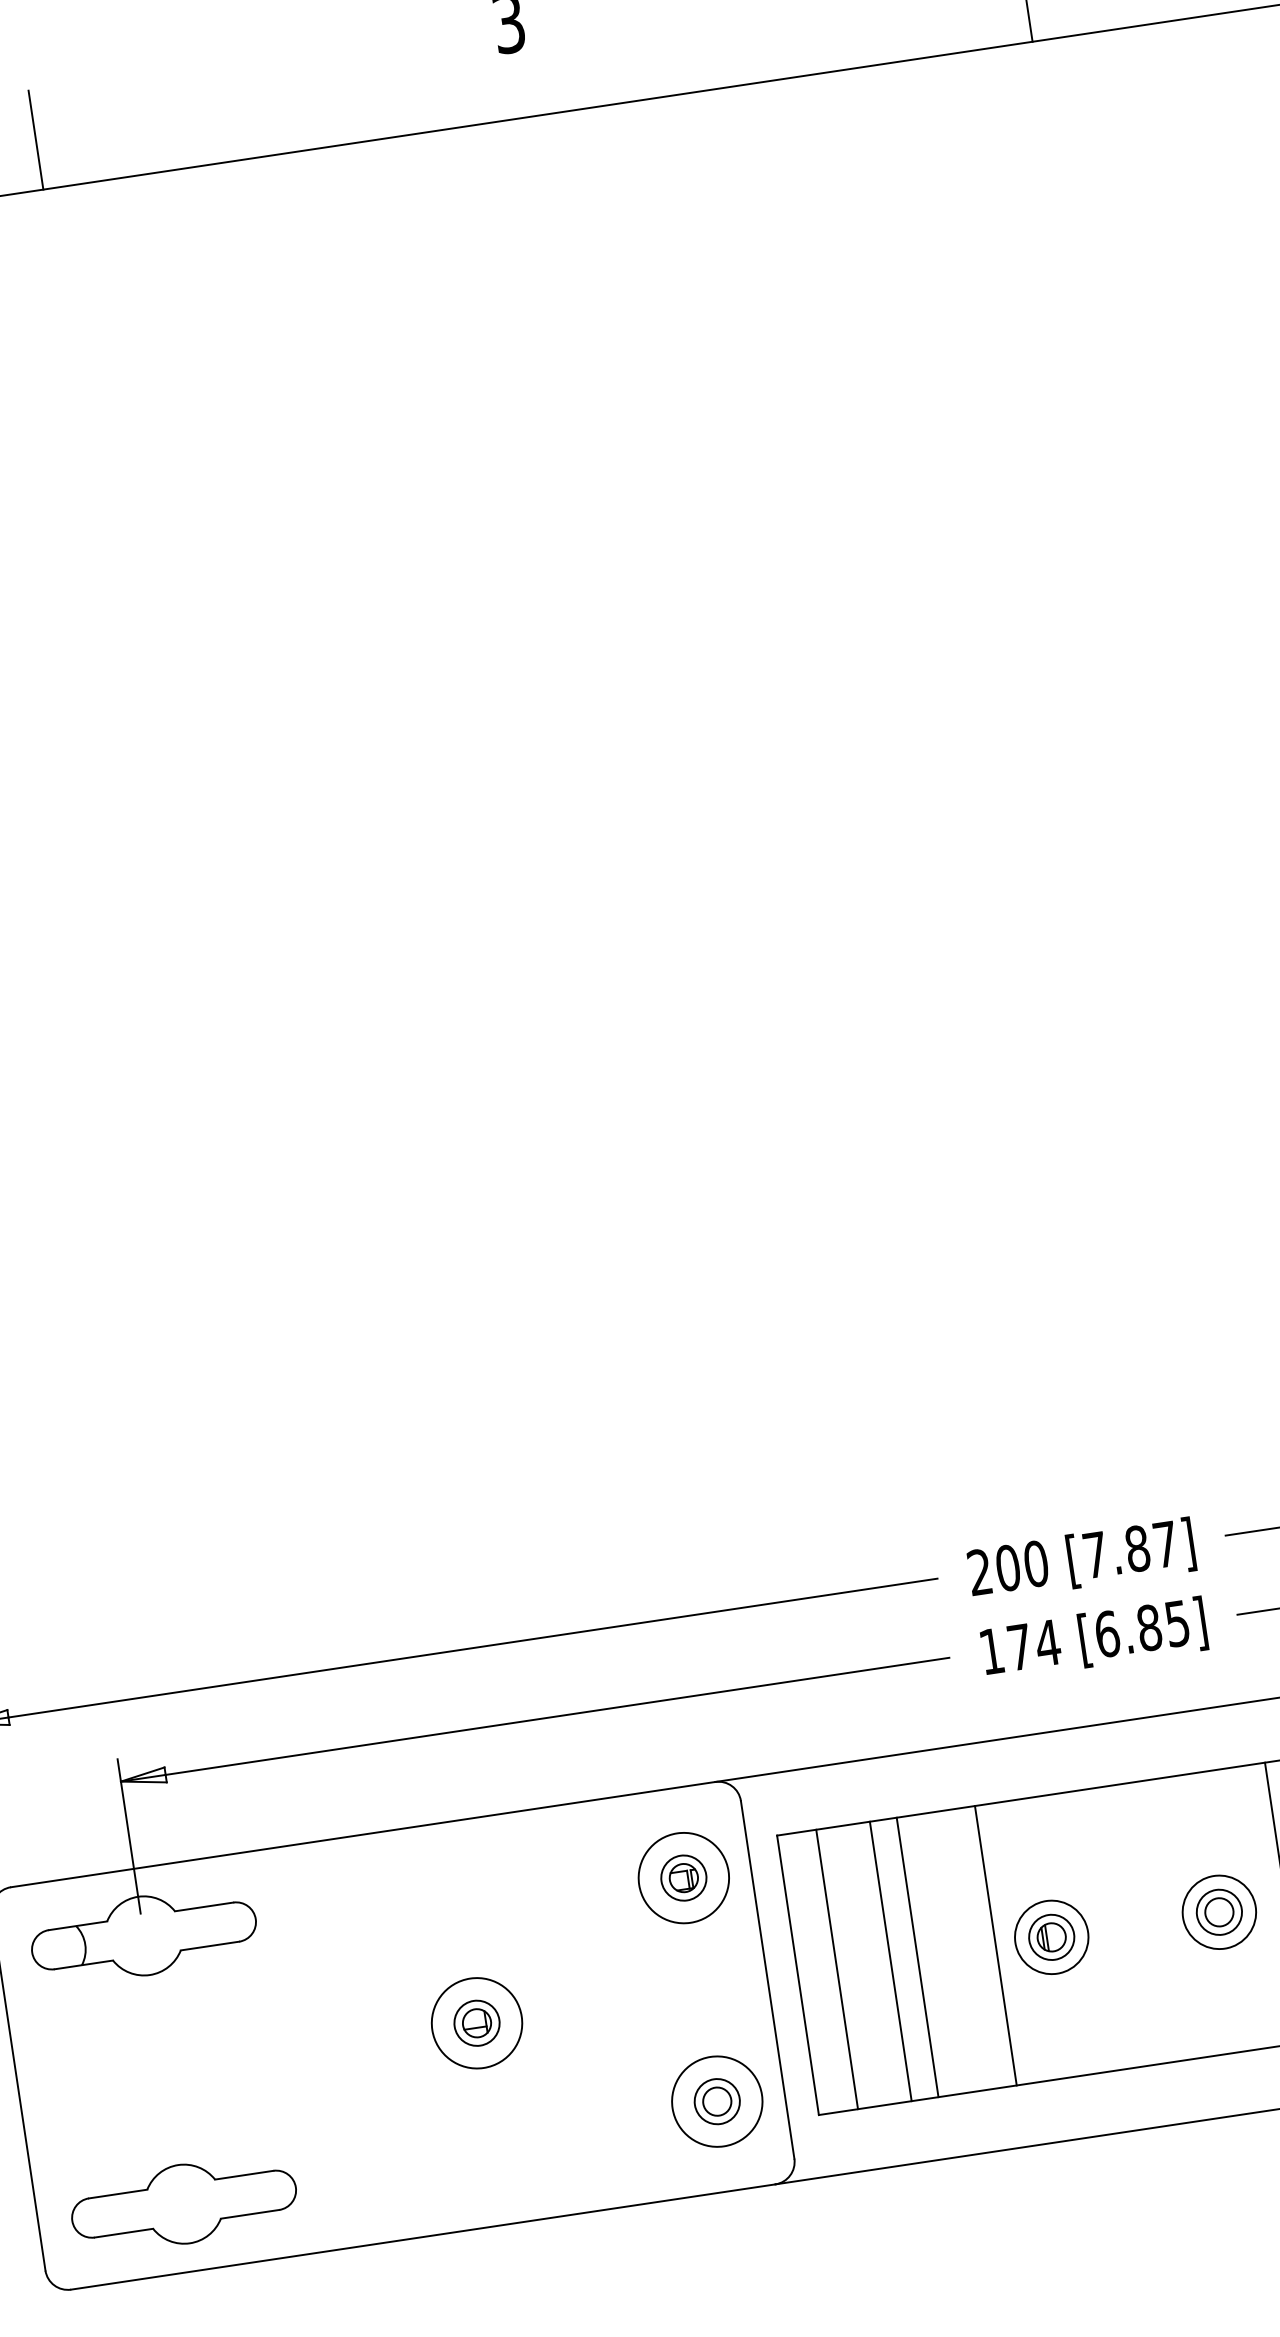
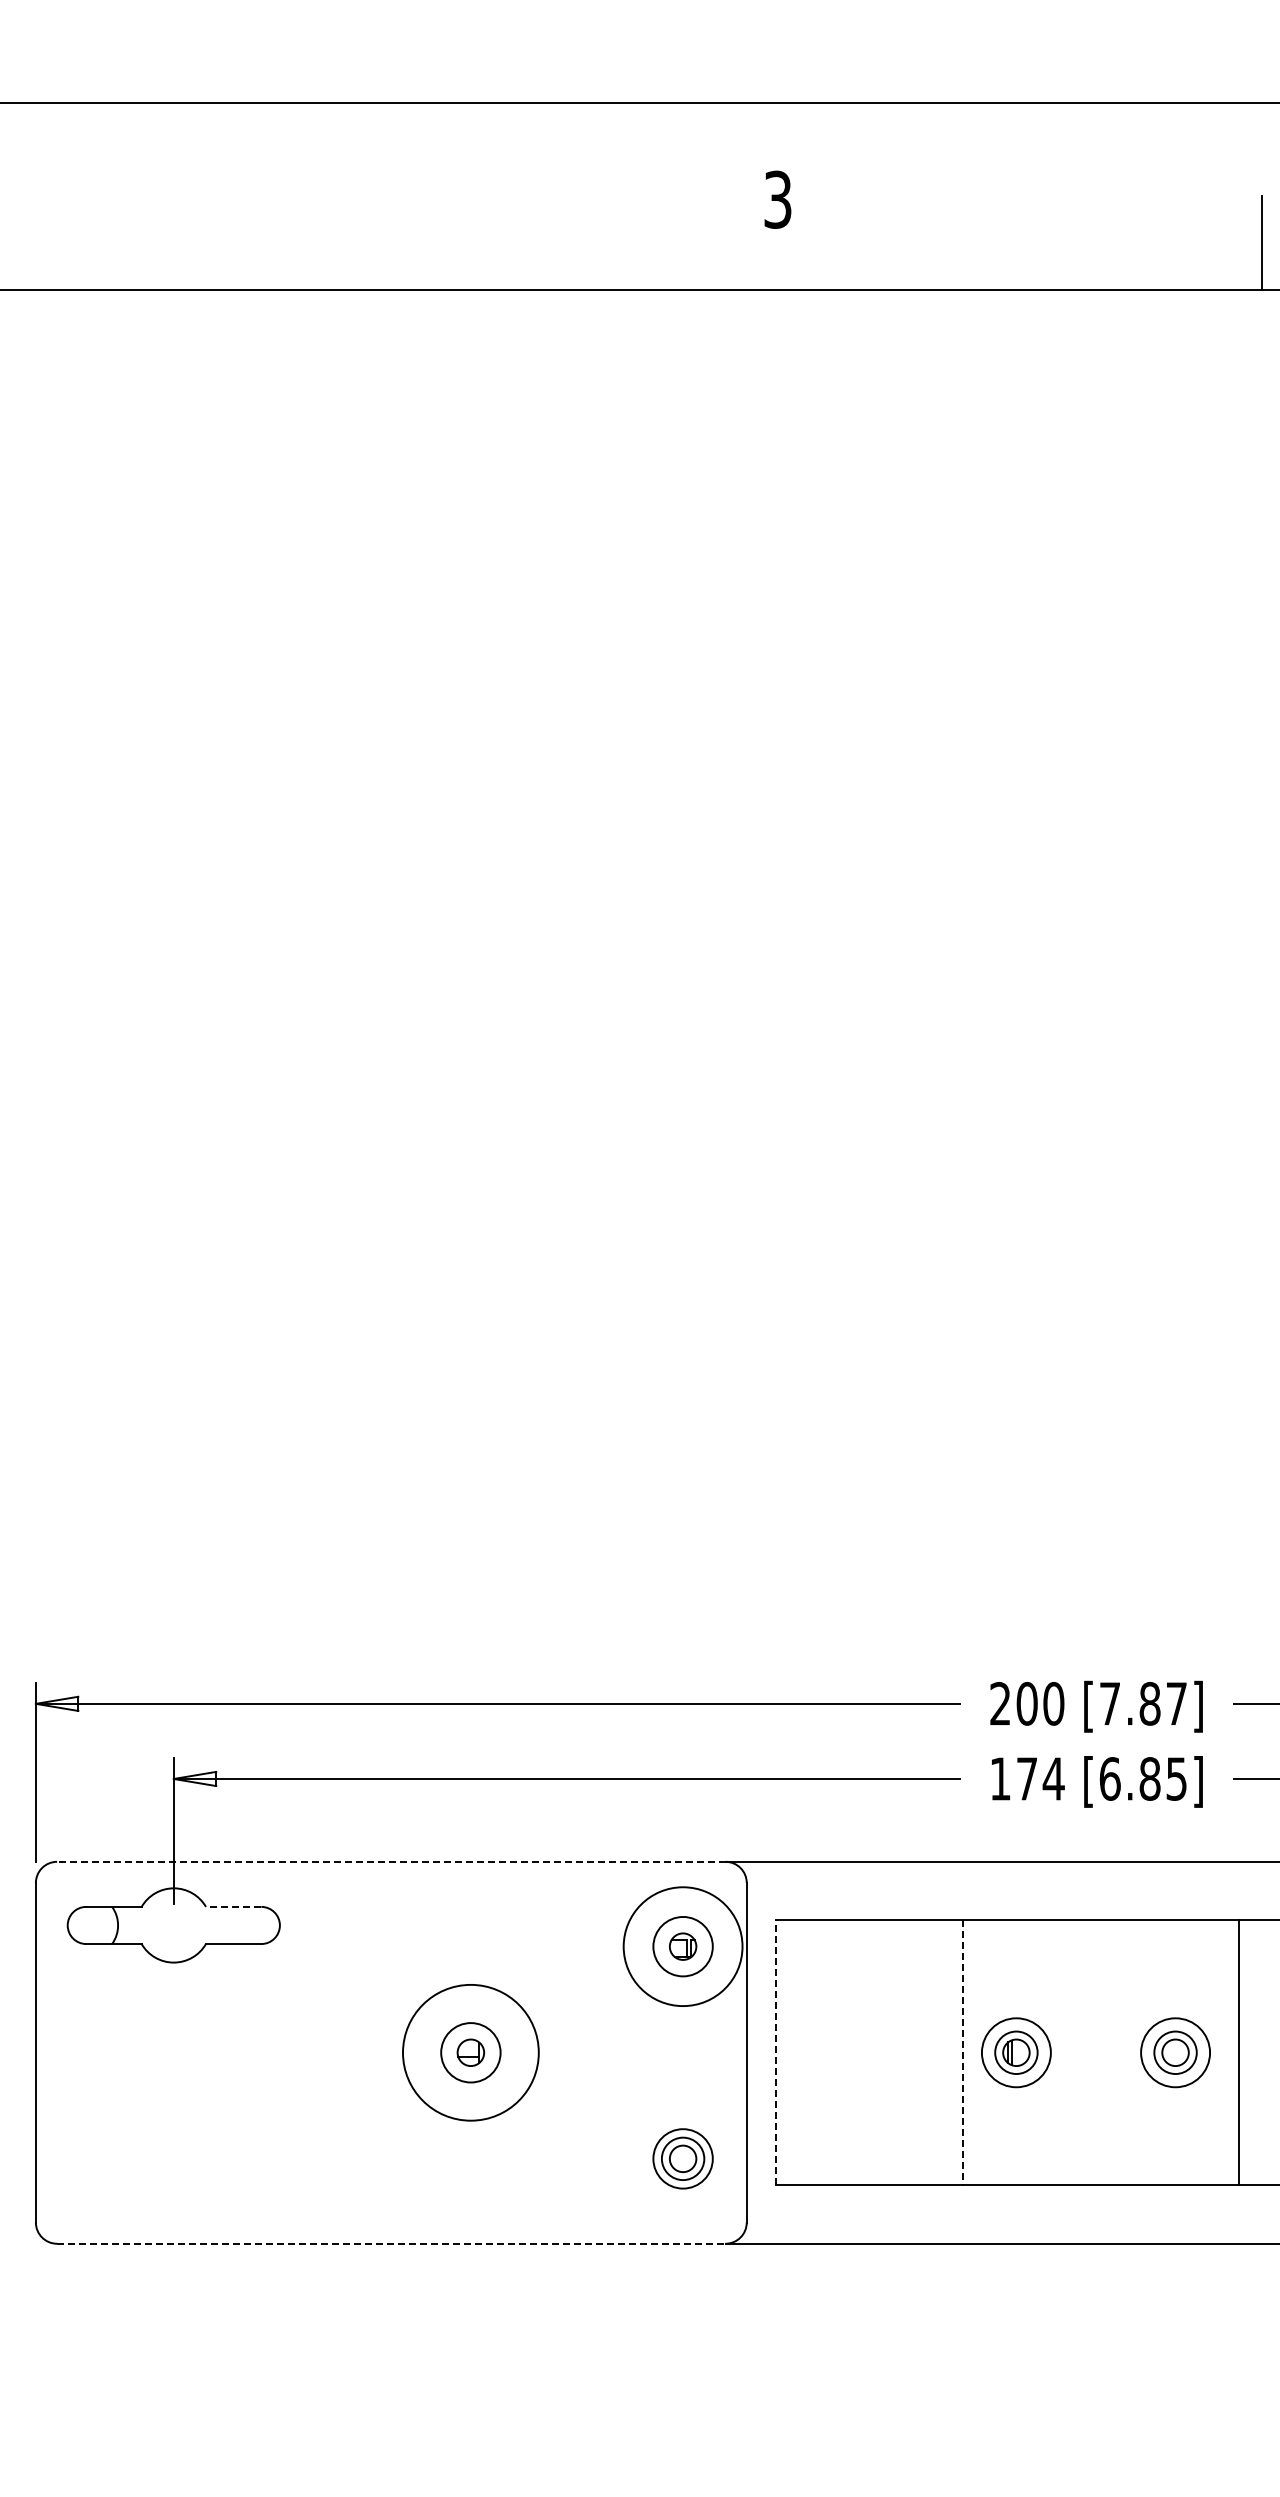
line: (35, 140) -> (322, 243), removed
line: (362, 1834) -> (390, 1861), solid -> dashed
circle: (683, 1877) -> (682, 1946), size x1.4
circle: (683, 1877) -> (682, 1946), size x1.4
line: (203, 1906) -> (233, 1906), solid -> dashed
line: (995, 1945) -> (963, 2052), solid -> dashed
line: (917, 1957) -> (889, 2052), removed
line: (890, 1961) -> (863, 2052), removed
line: (836, 1969) -> (812, 2052), removed
line: (797, 1975) -> (775, 2052), solid -> dashed
circle: (476, 2023) -> (470, 2052), size x1.4
circle: (476, 2023) -> (470, 2052), size x1.6
circle: (716, 2101) -> (682, 2158), size x0.7
part: (183, 2204) -> (173, 2180), removed
line: (423, 2236) -> (391, 2243), solid -> dashed

